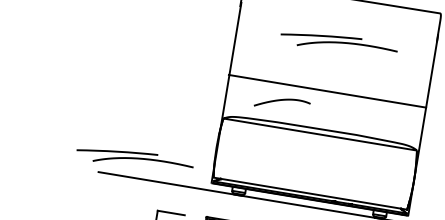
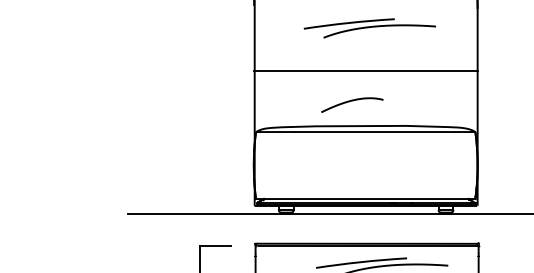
line: (327, 90) -> (365, 70), moved
curve: (283, 100) -> (352, 101), moved
part: (134, 159) -> (165, 193), removed

